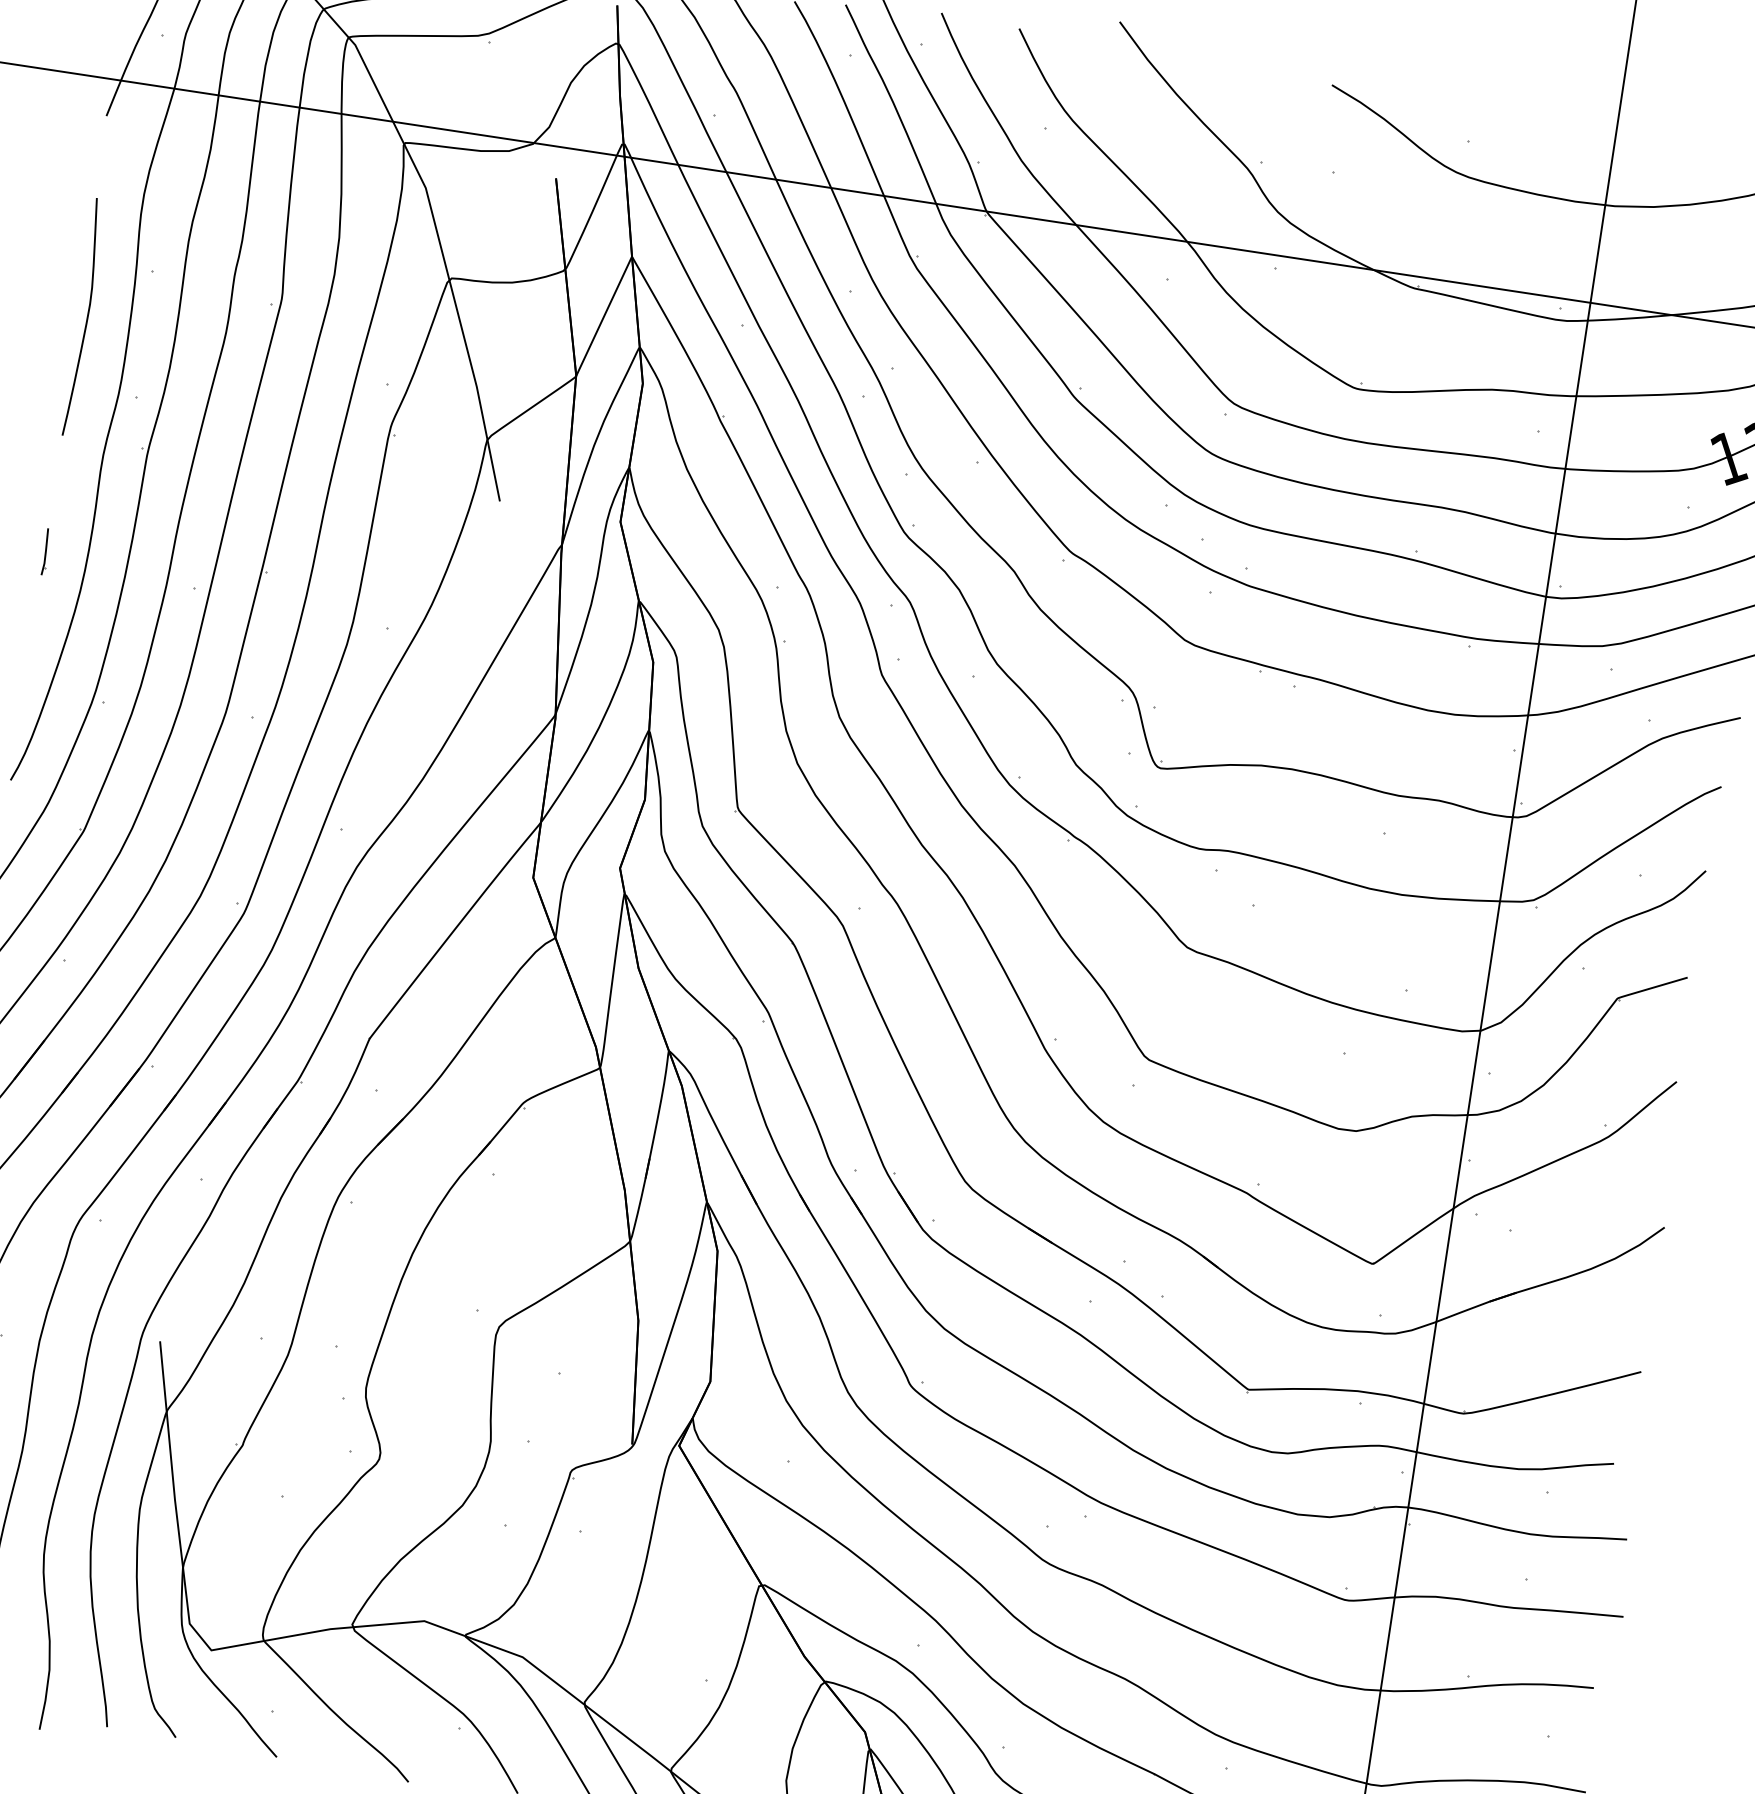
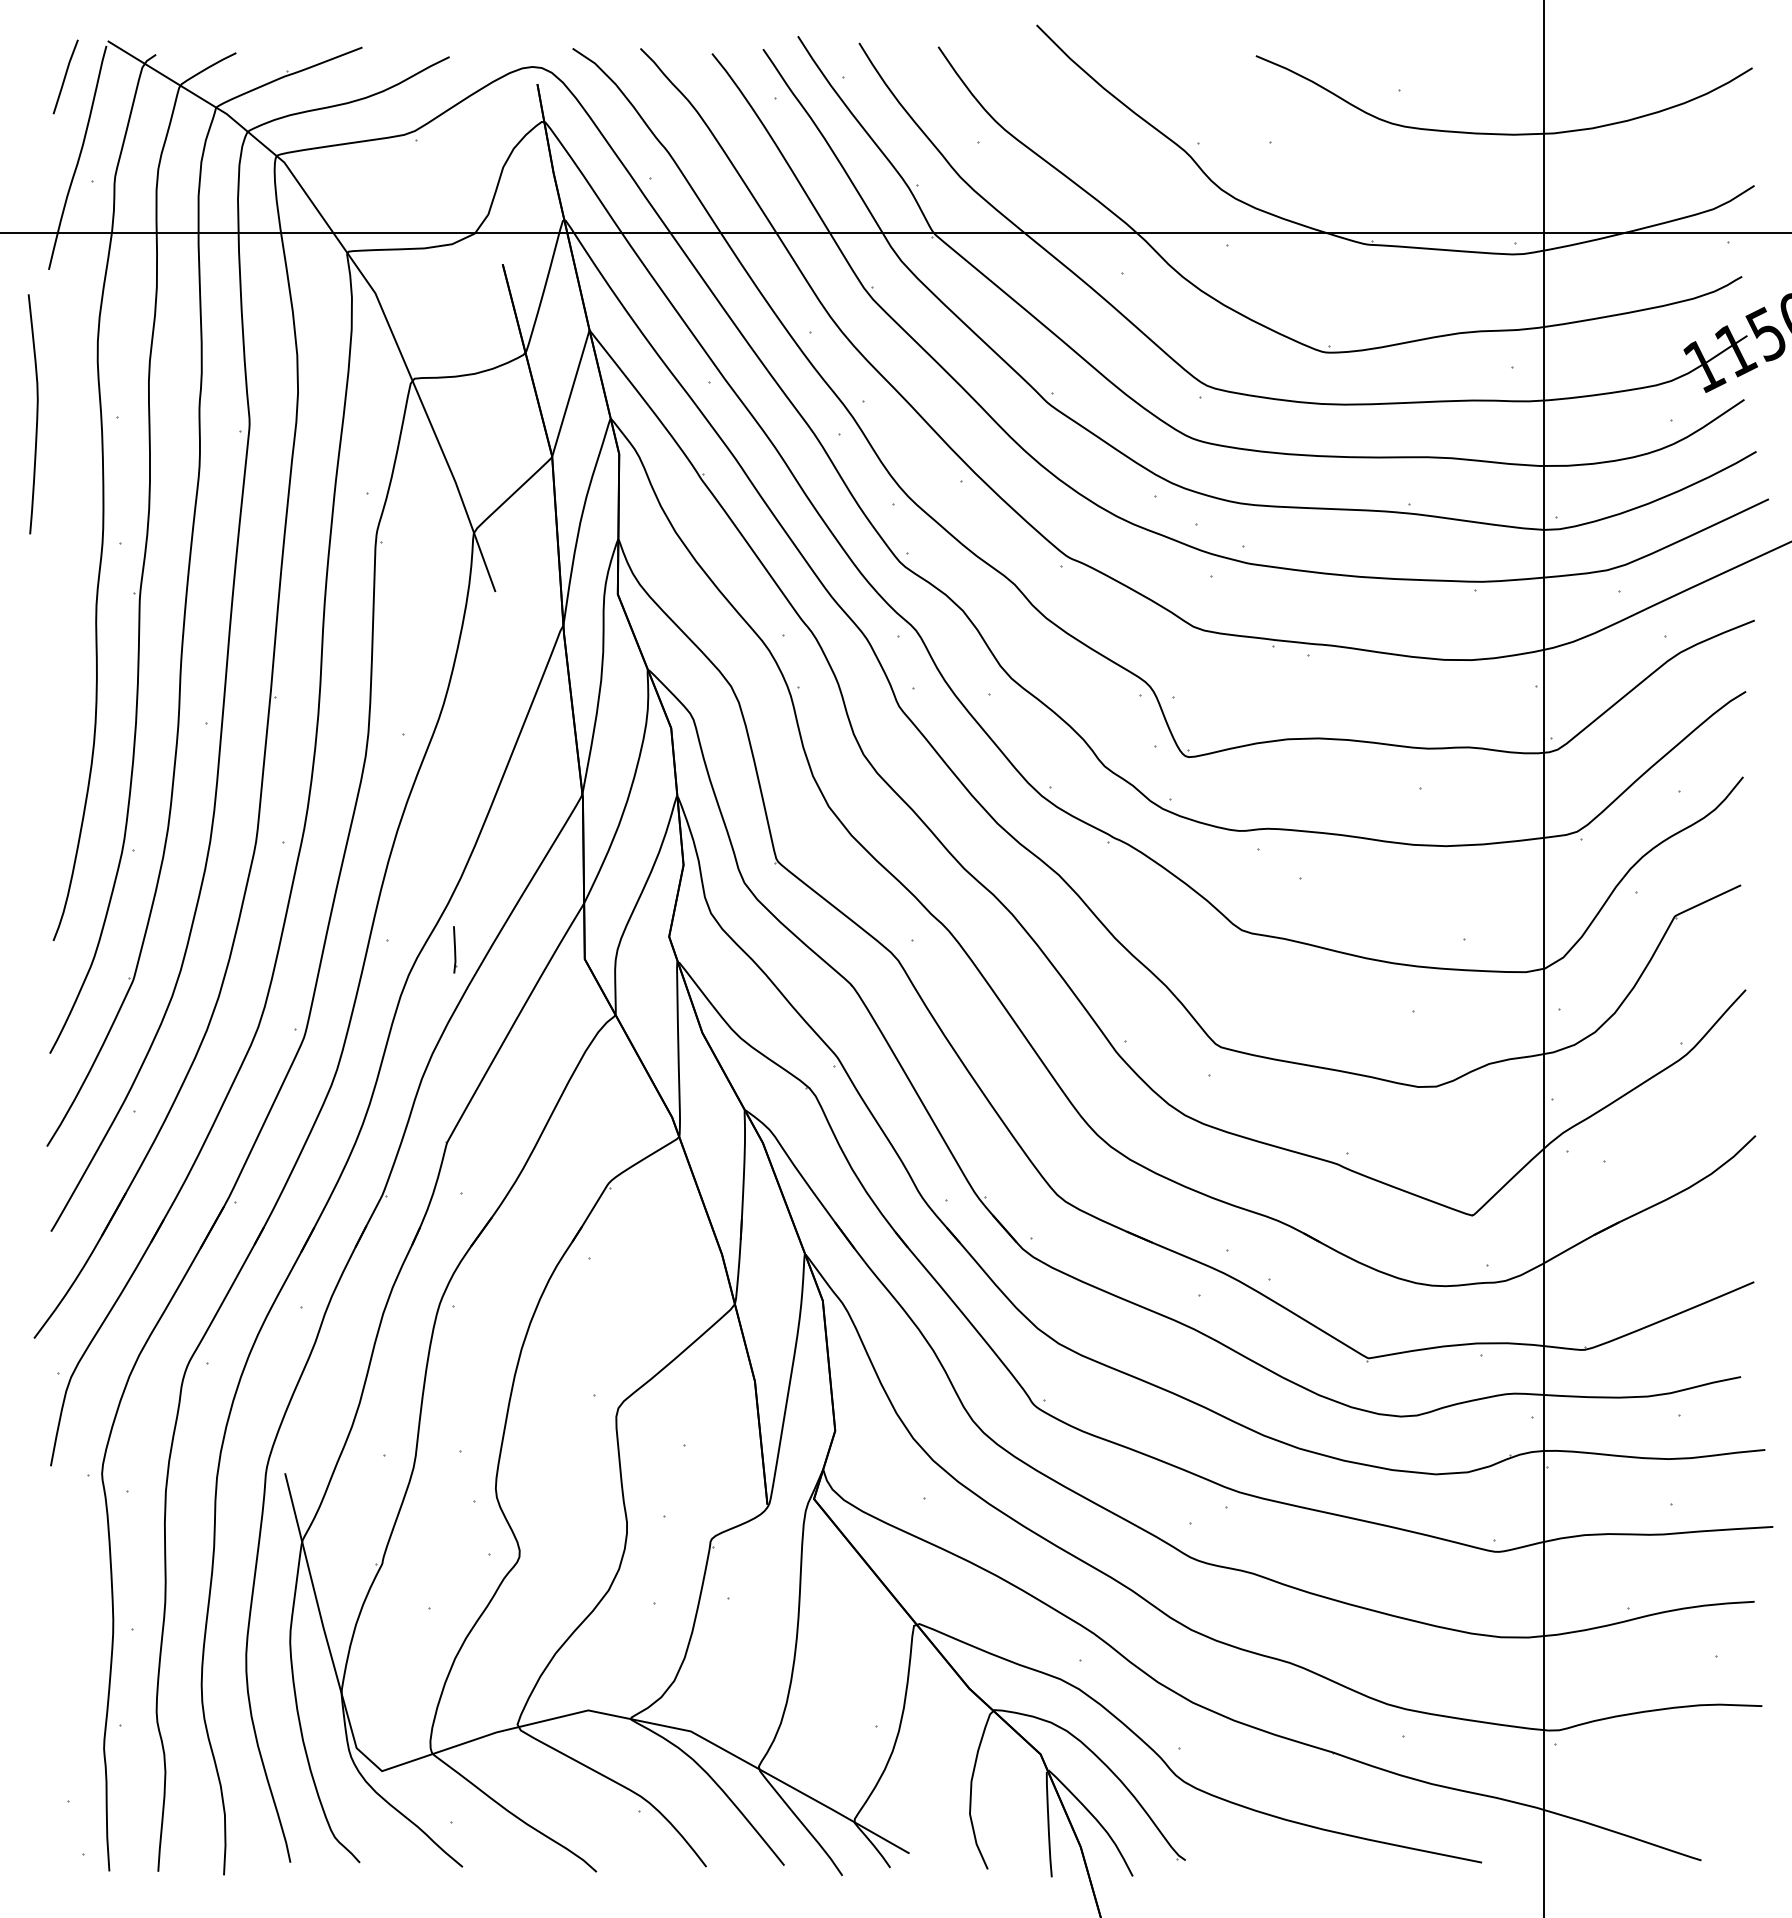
curve: (86, 318) -> (36, 414), moved
part: (46, 551) -> (455, 949), moved

